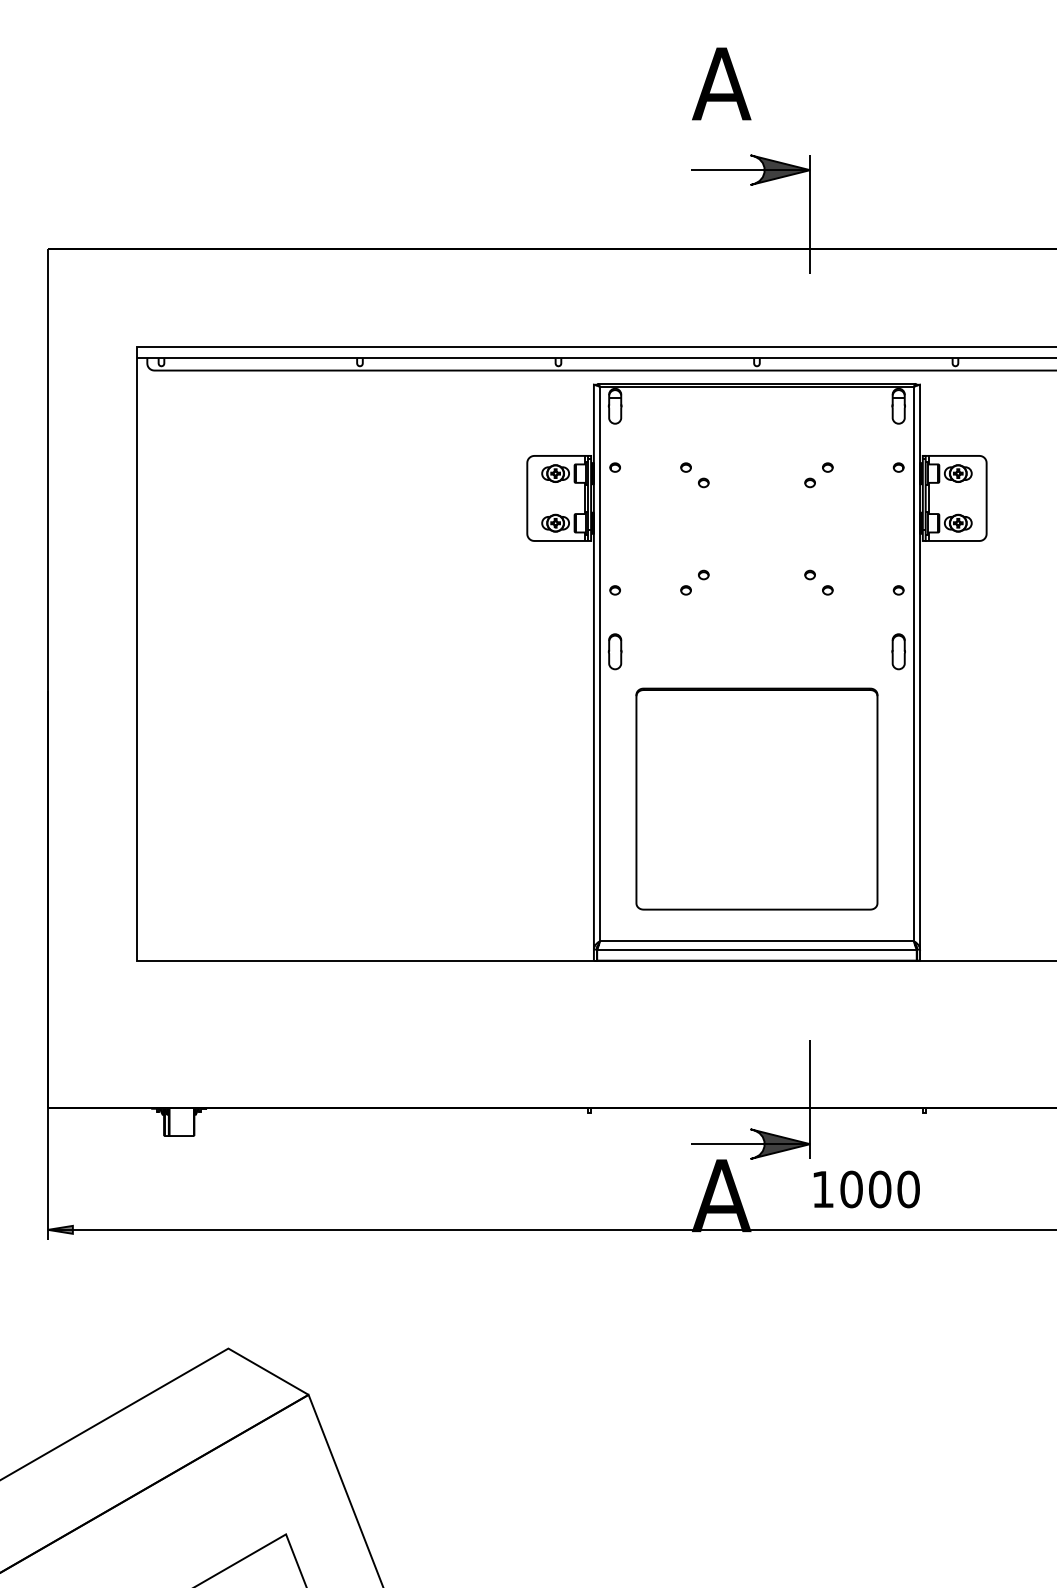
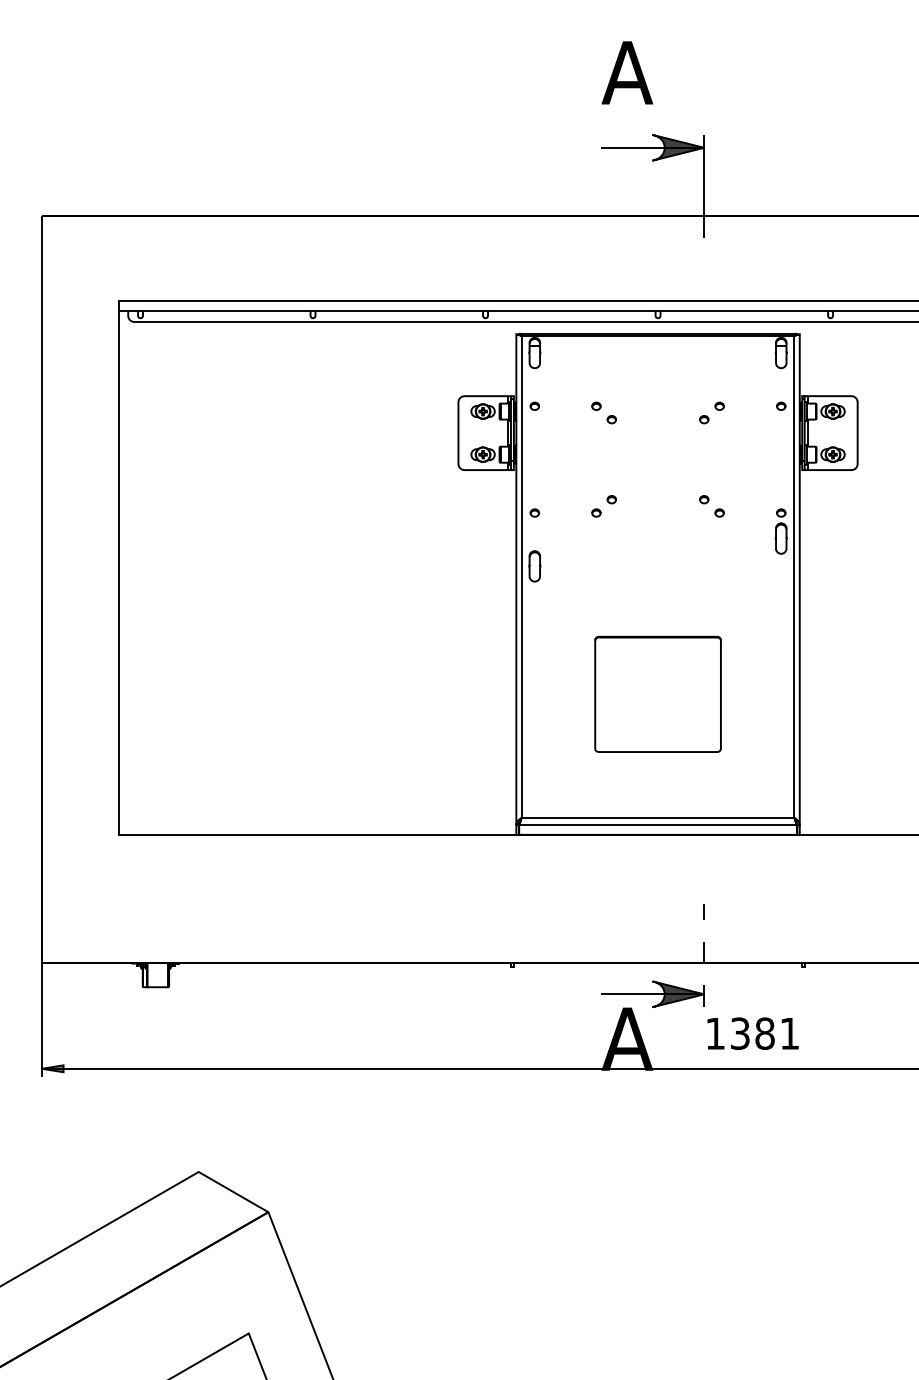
part: (898, 651) -> (781, 538), moved
part: (756, 798) -> (657, 693), size x0.6
line: (810, 1099) -> (704, 955), solid -> dashed
text: (879, 1189) -> (764, 1033), 1000 -> 1381

